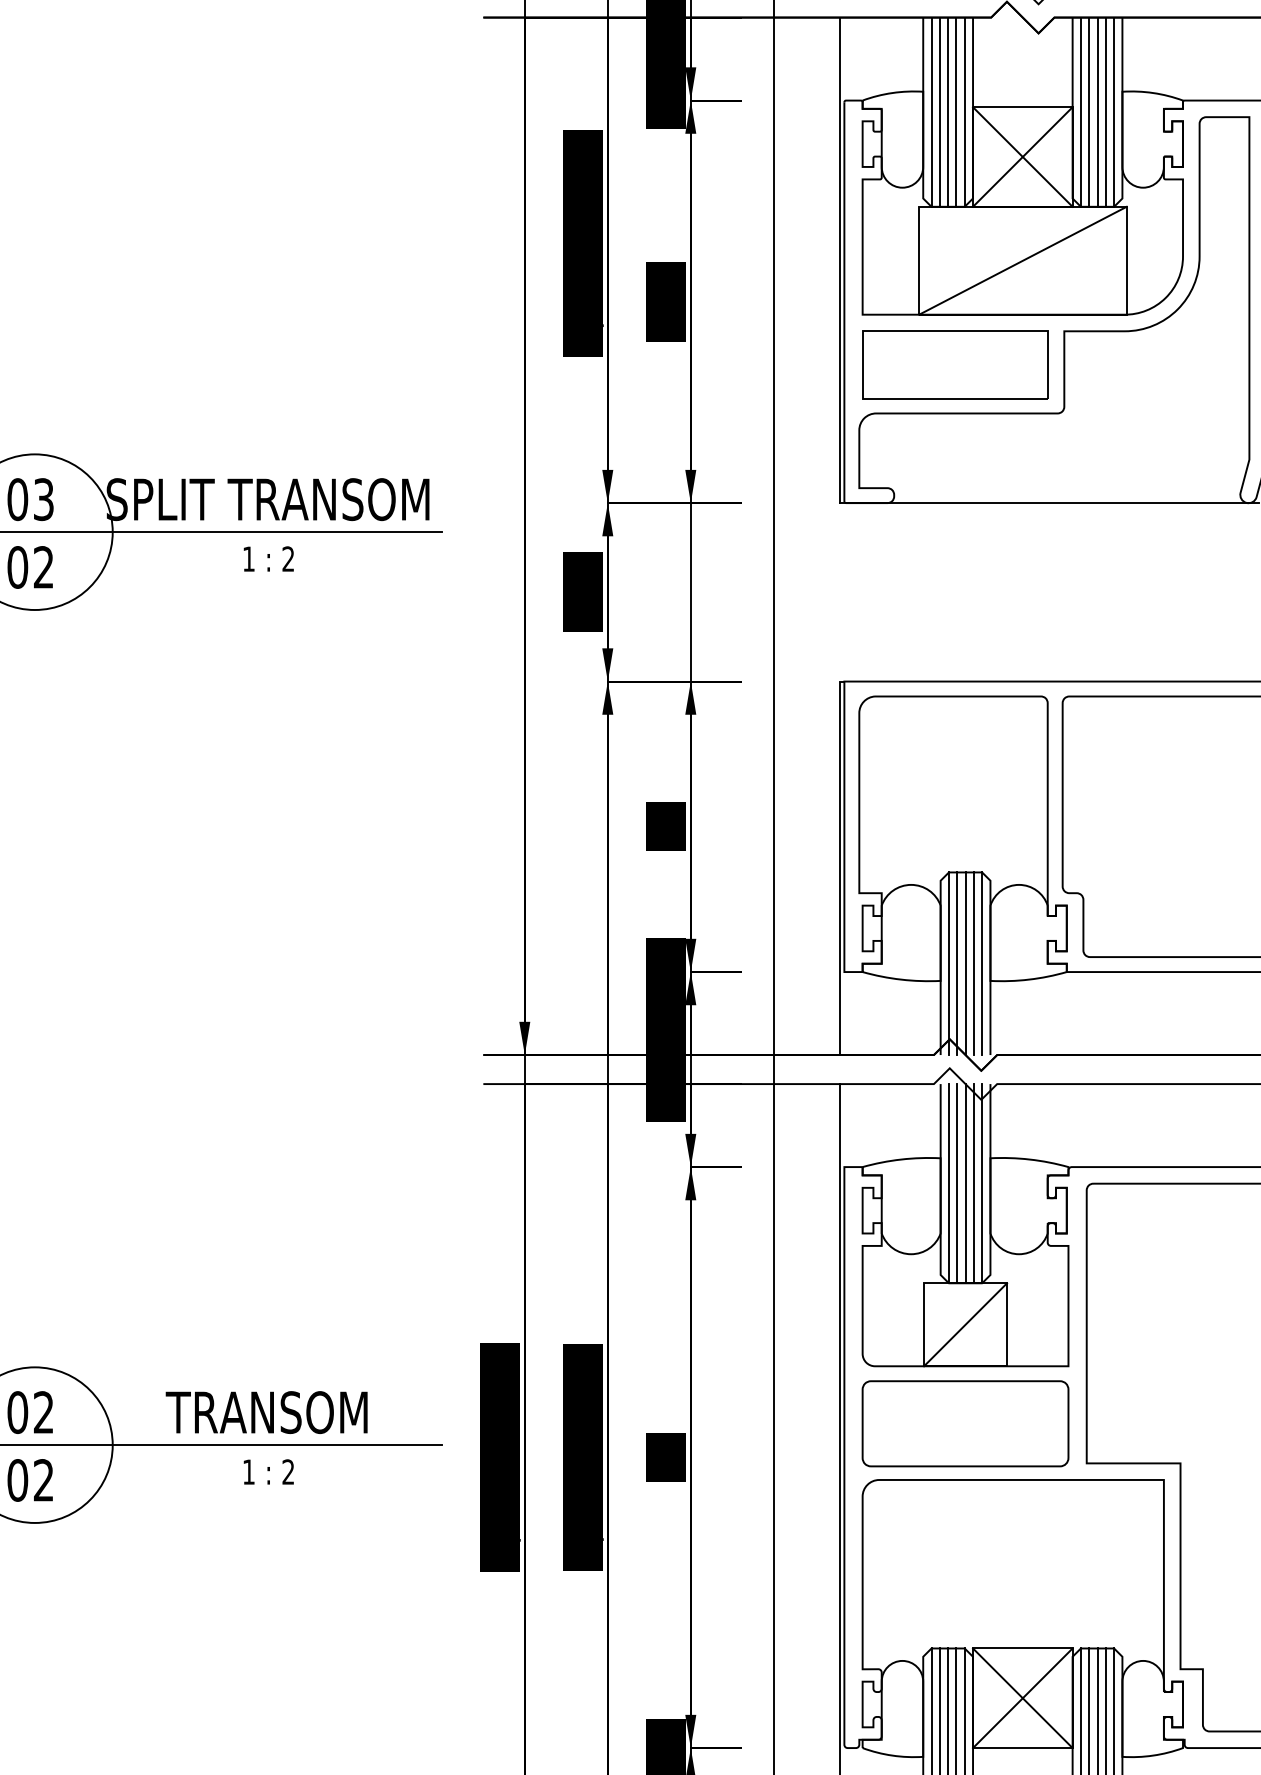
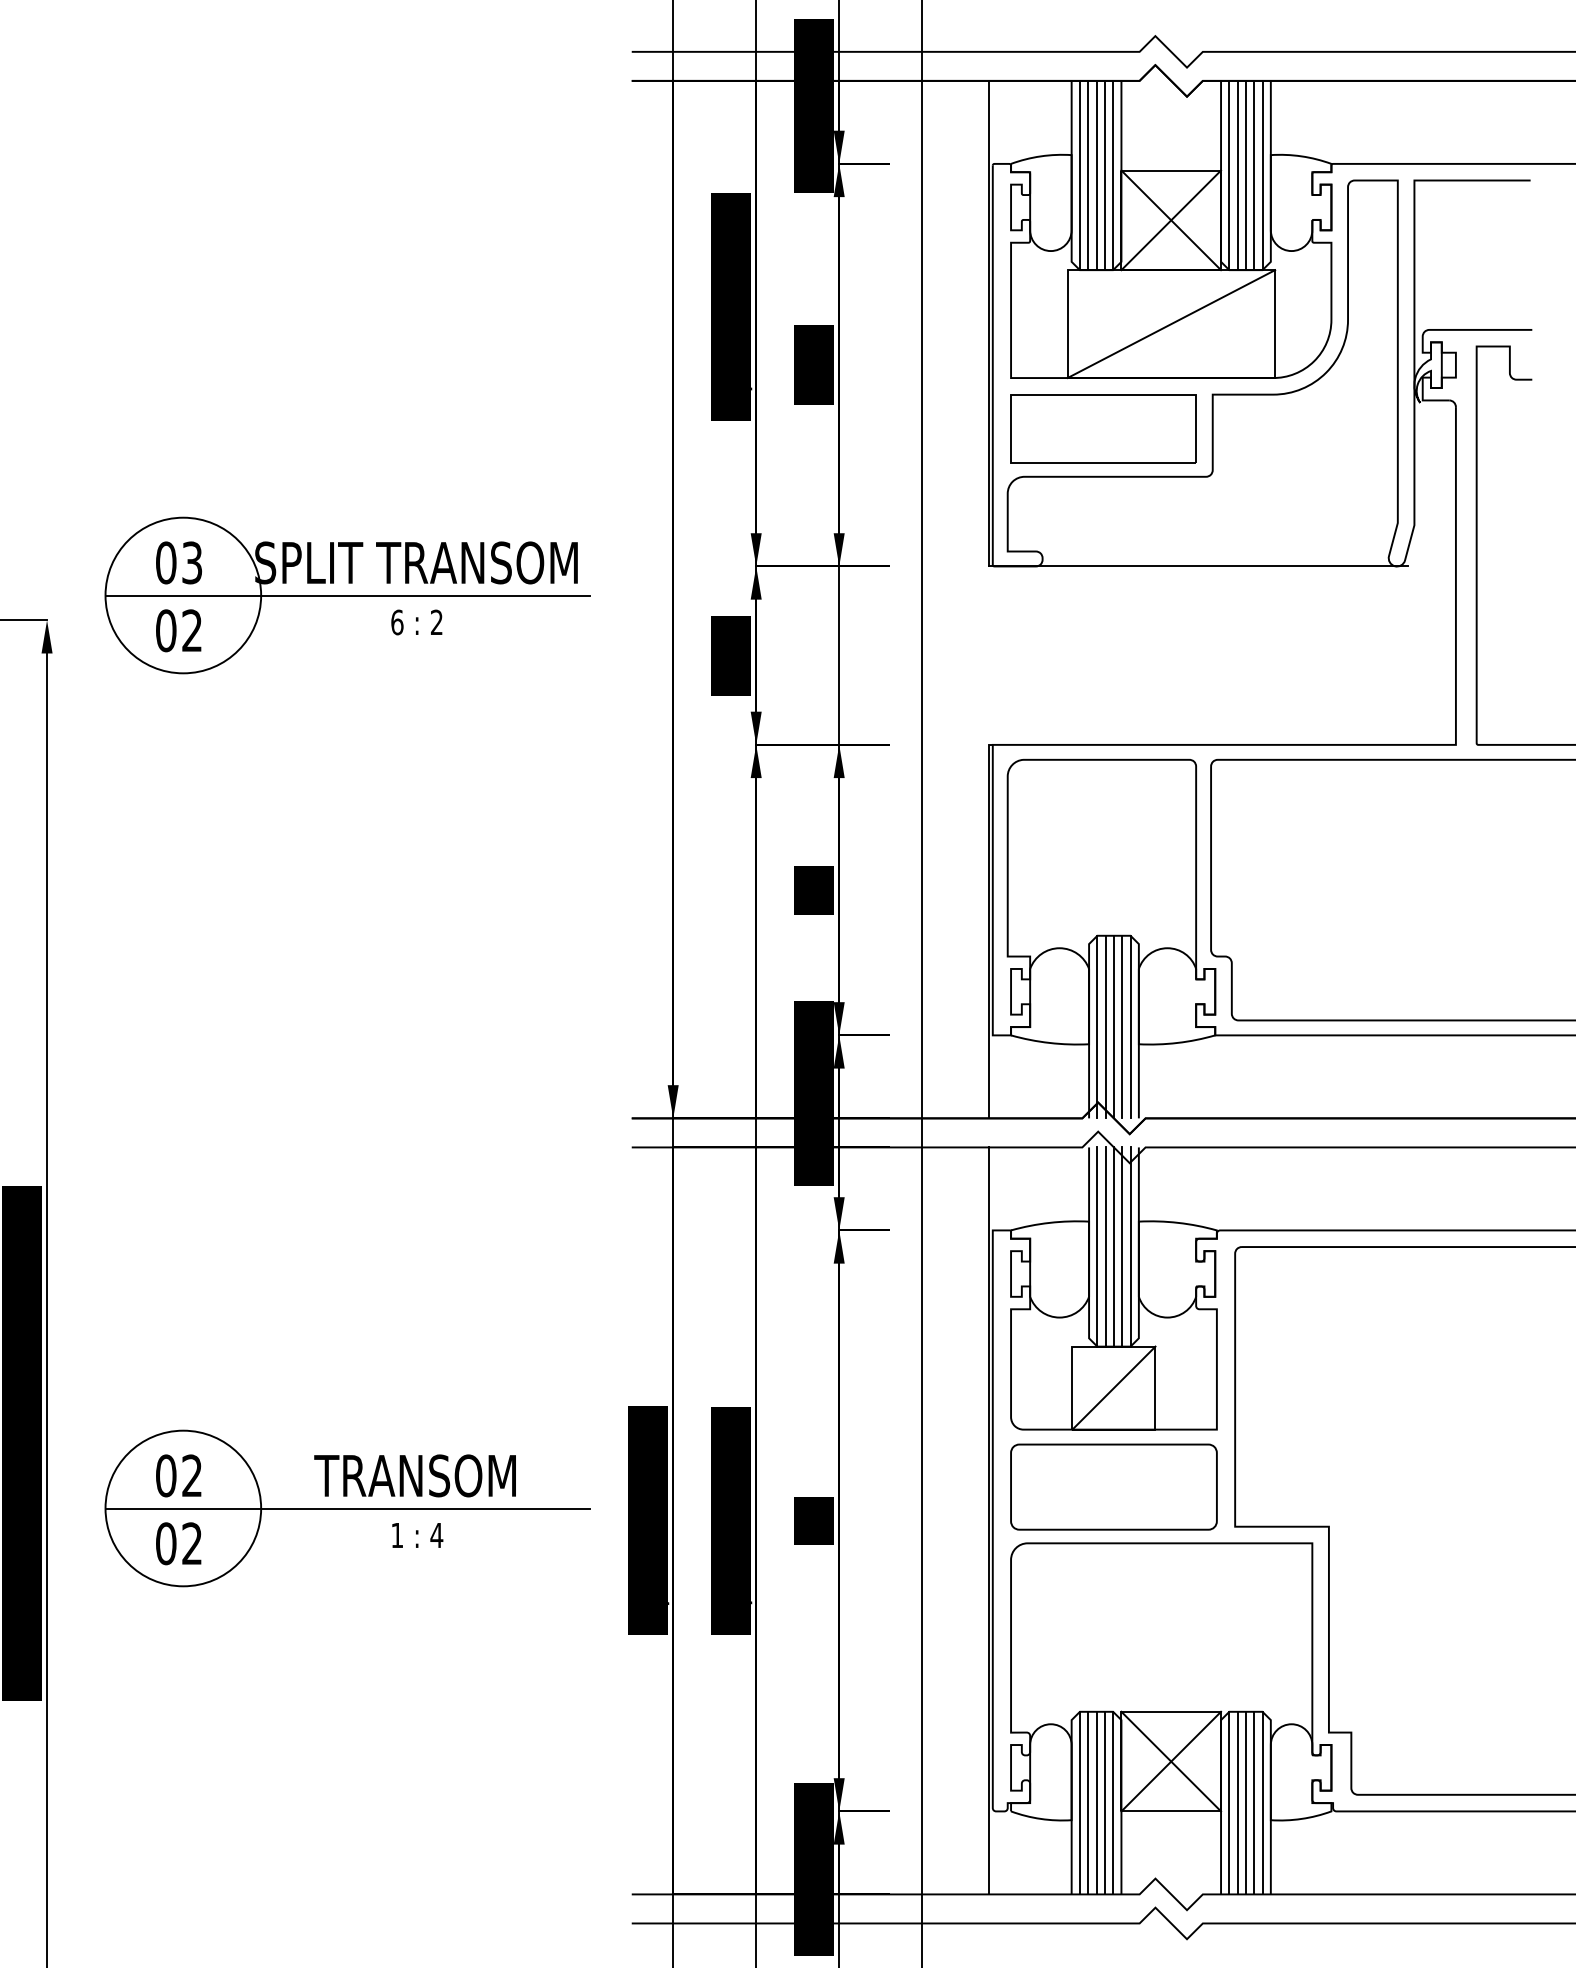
text: (249, 559) -> (397, 622), 1 -> 6
text: (288, 1471) -> (436, 1534), 2 -> 4

